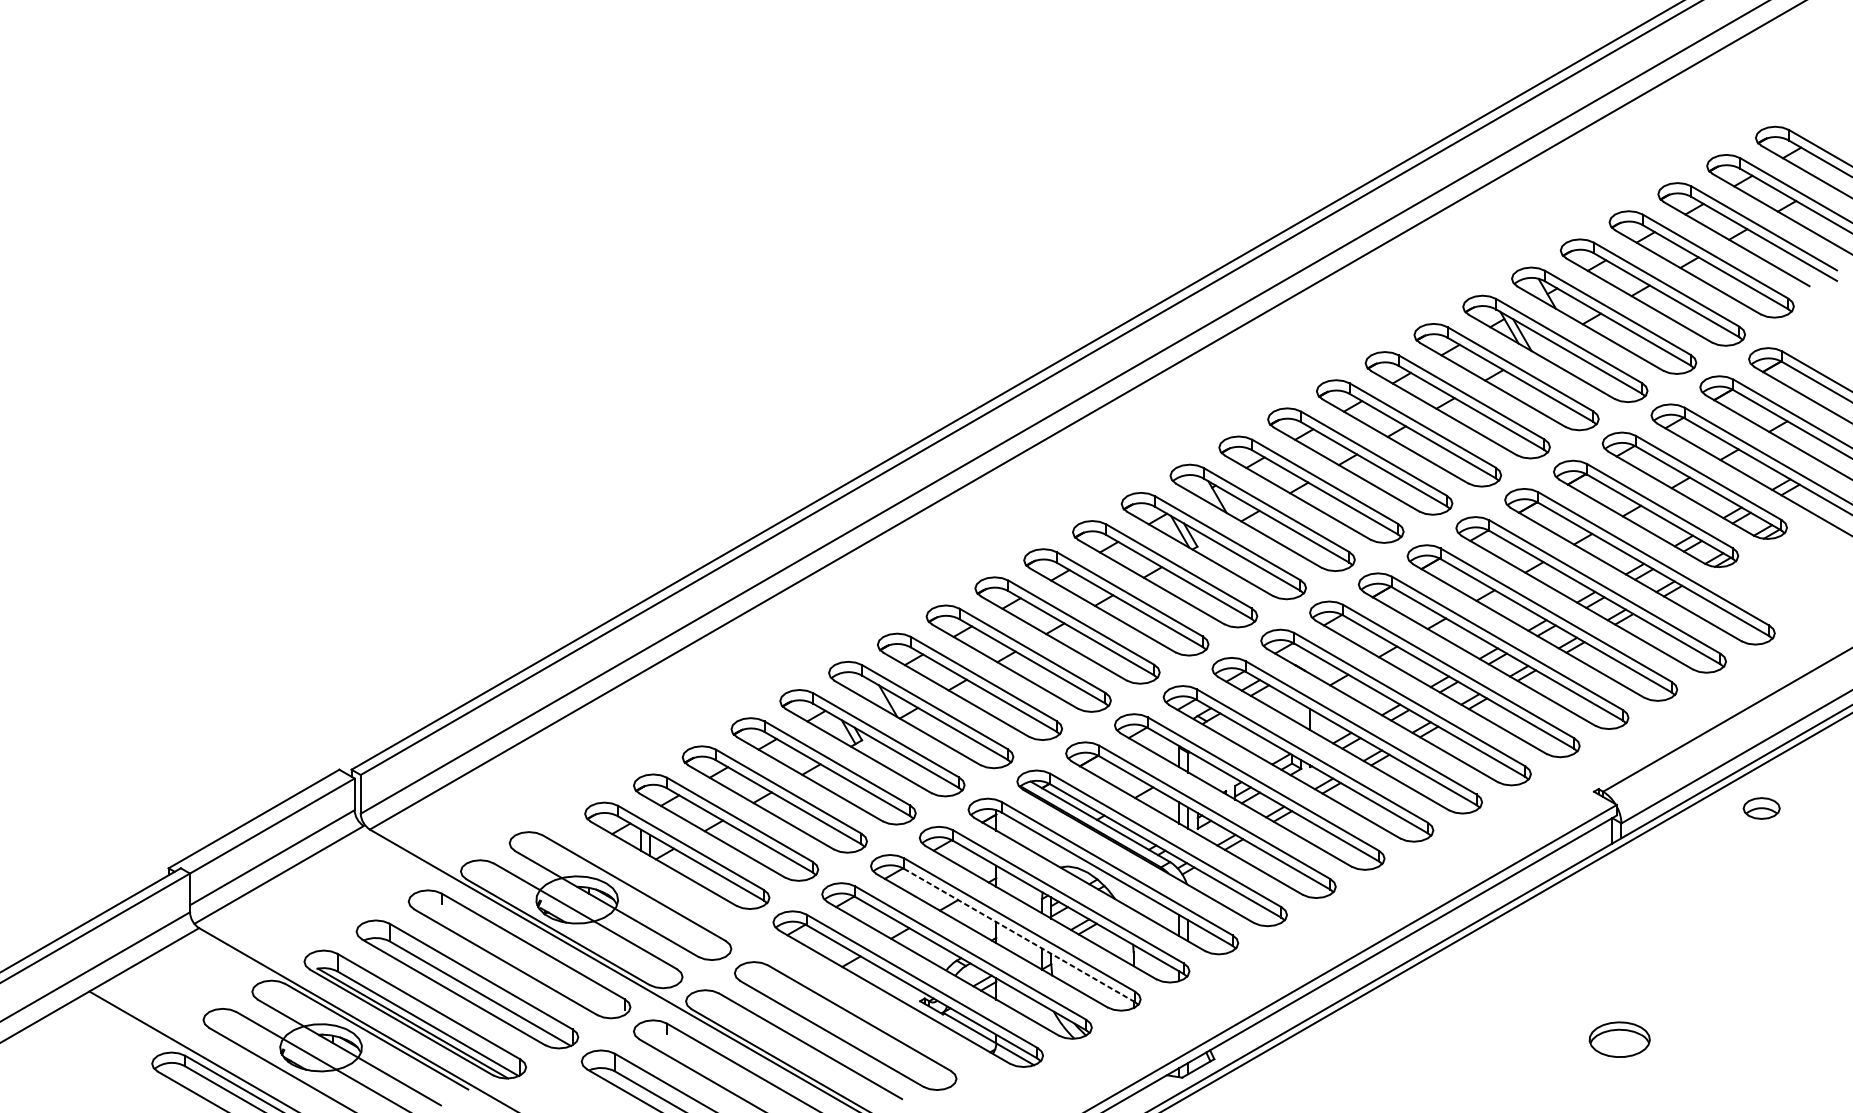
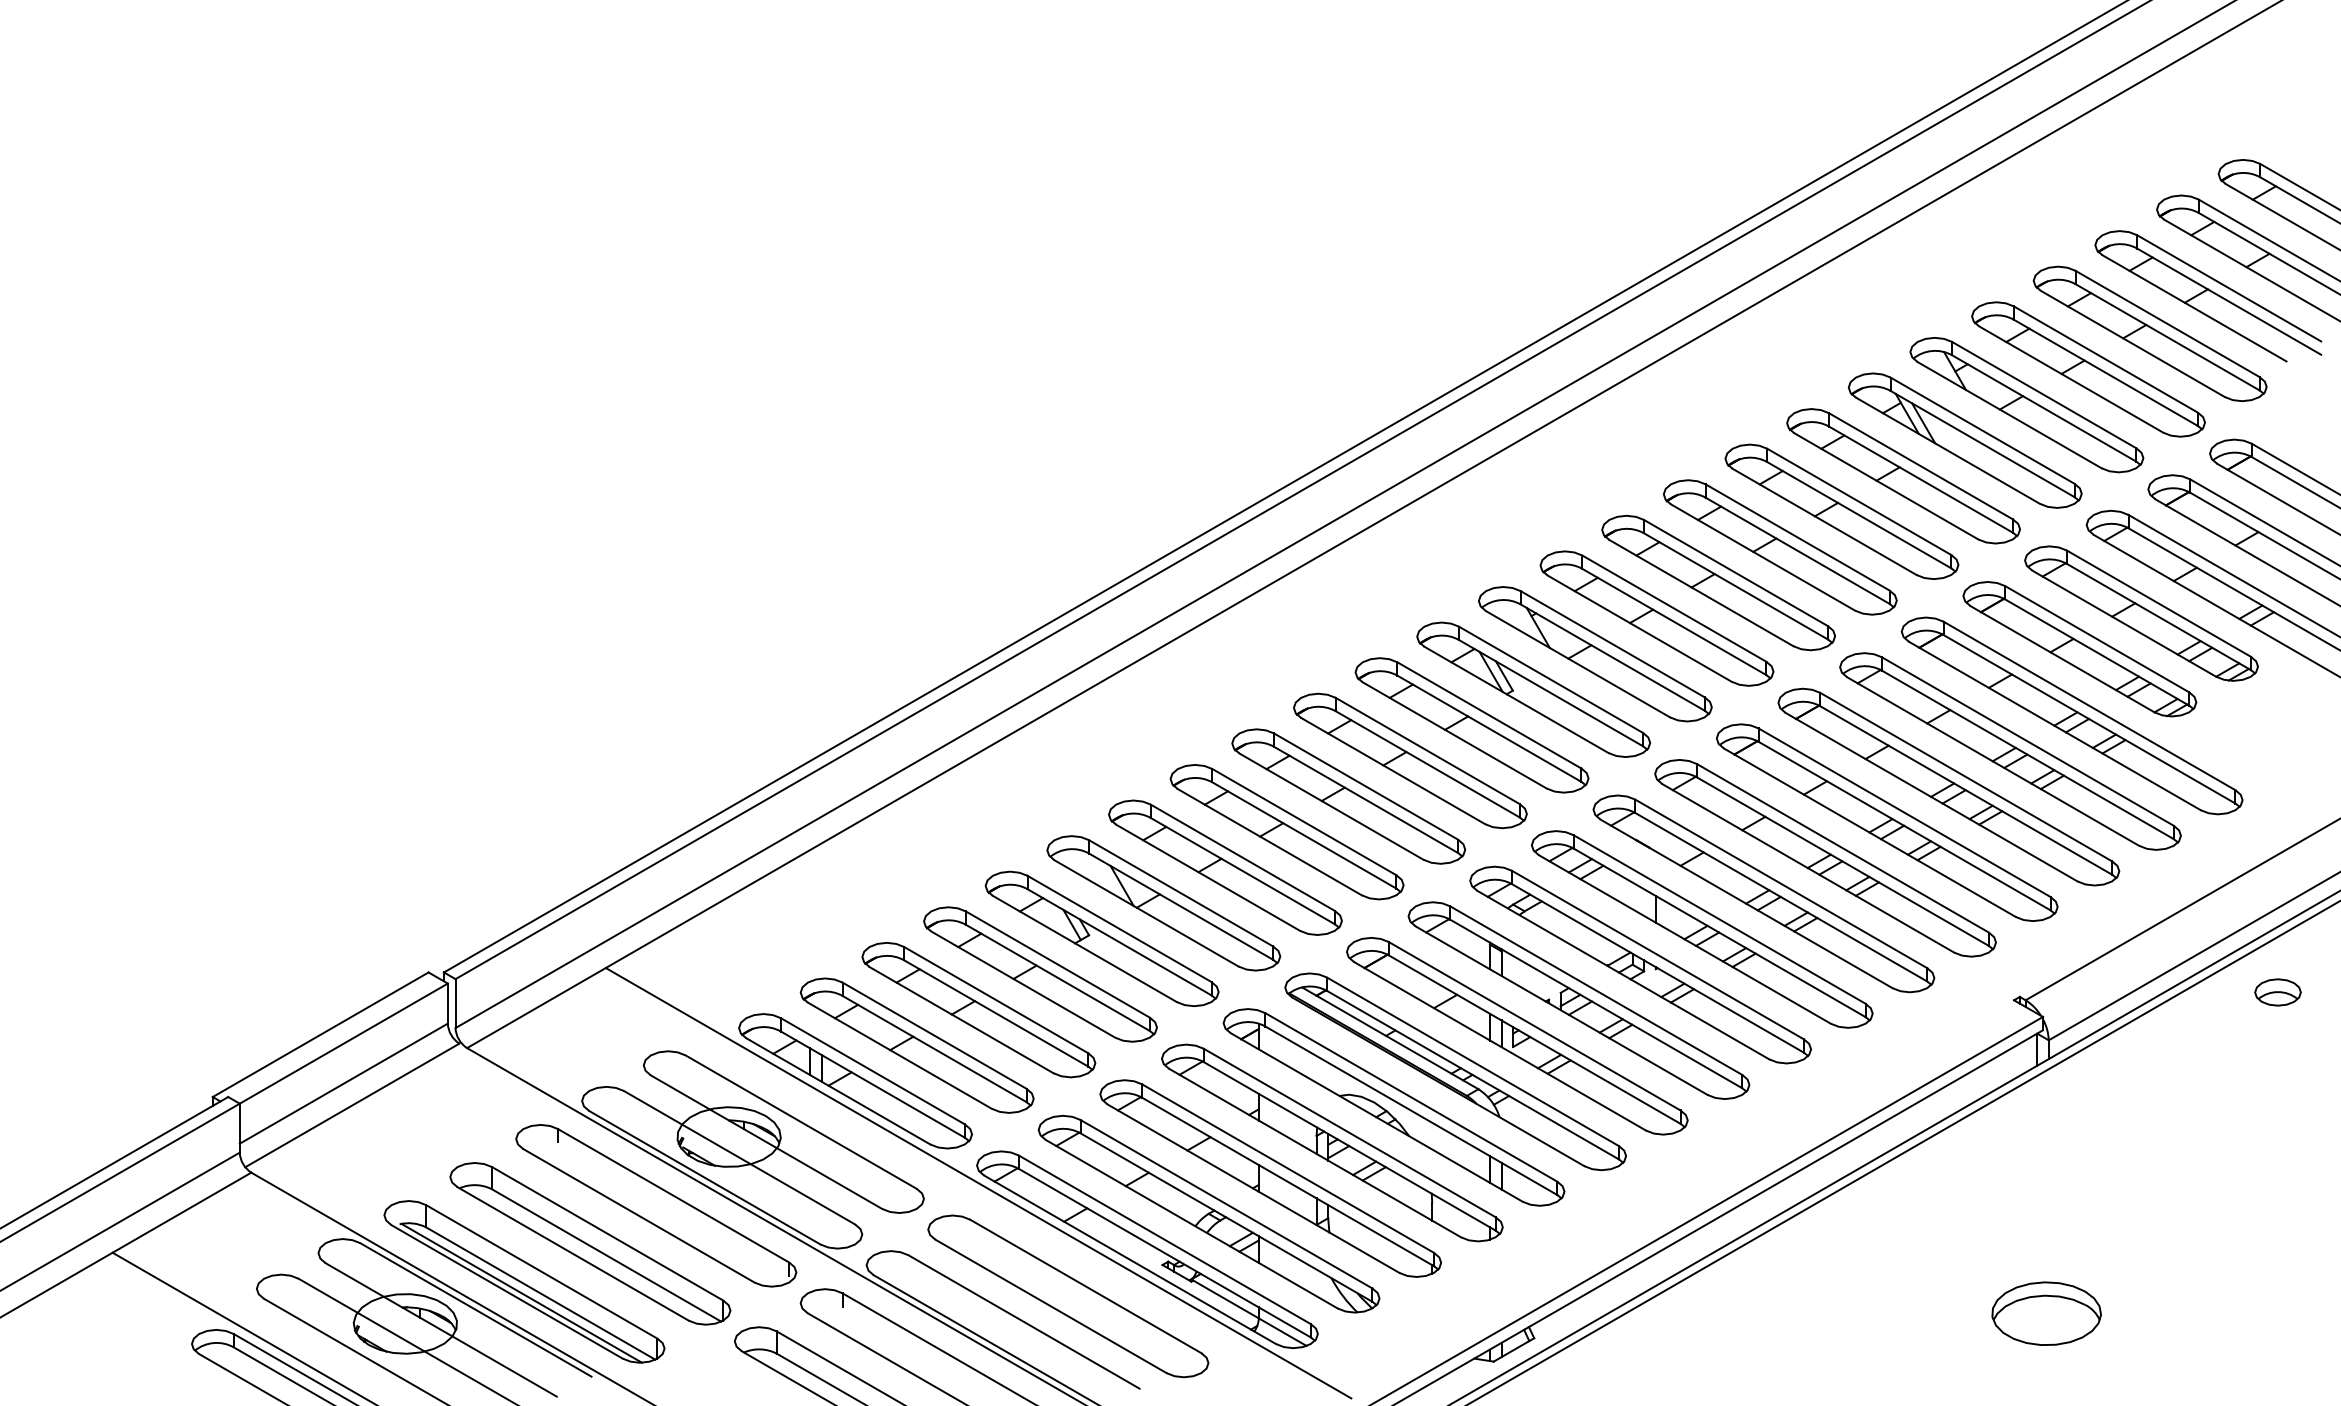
part: (1761, 808) -> (2277, 992), moved
line: (1019, 935) -> (1288, 1181), dashed -> solid
line: (774, 936) -> (978, 1183), added
part: (1619, 1039) -> (2046, 1313), size x1.43

